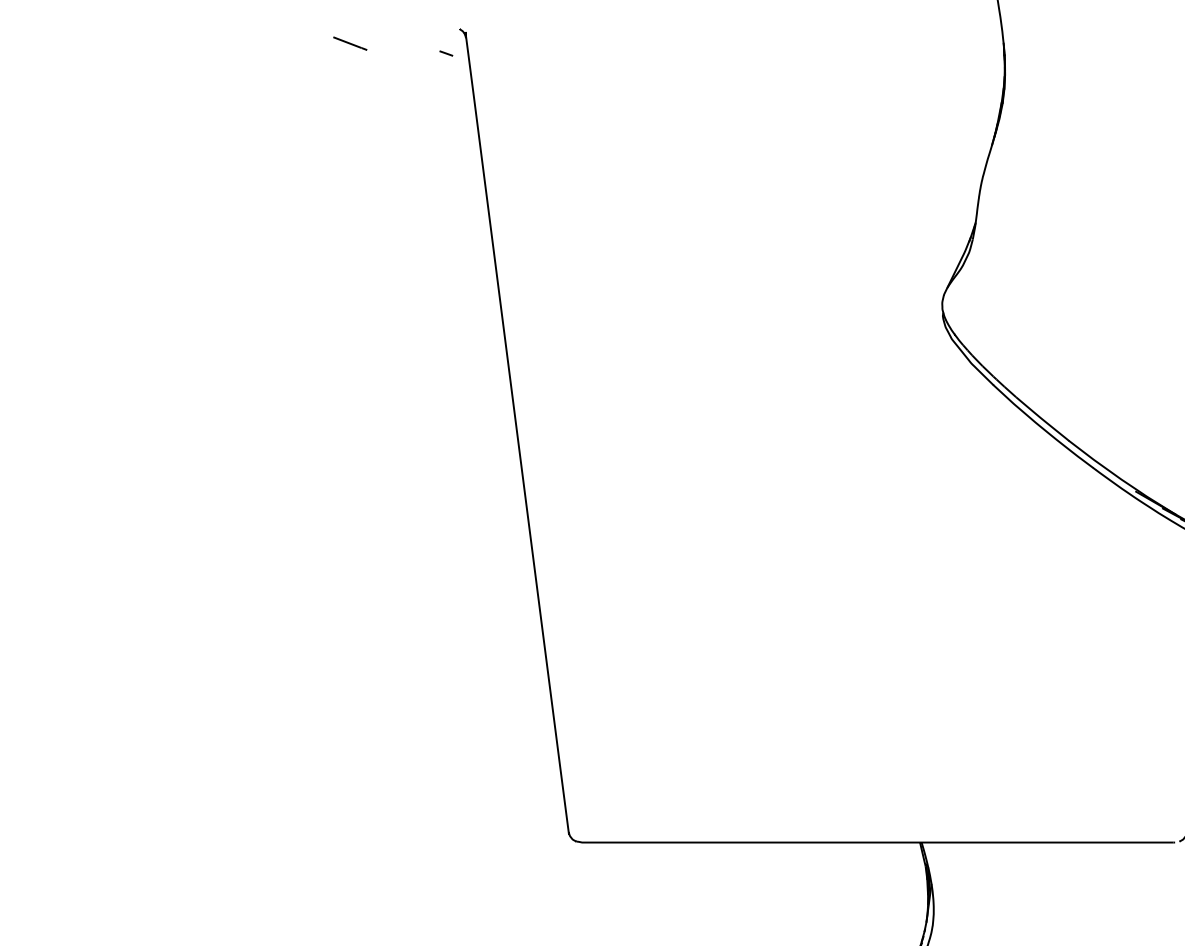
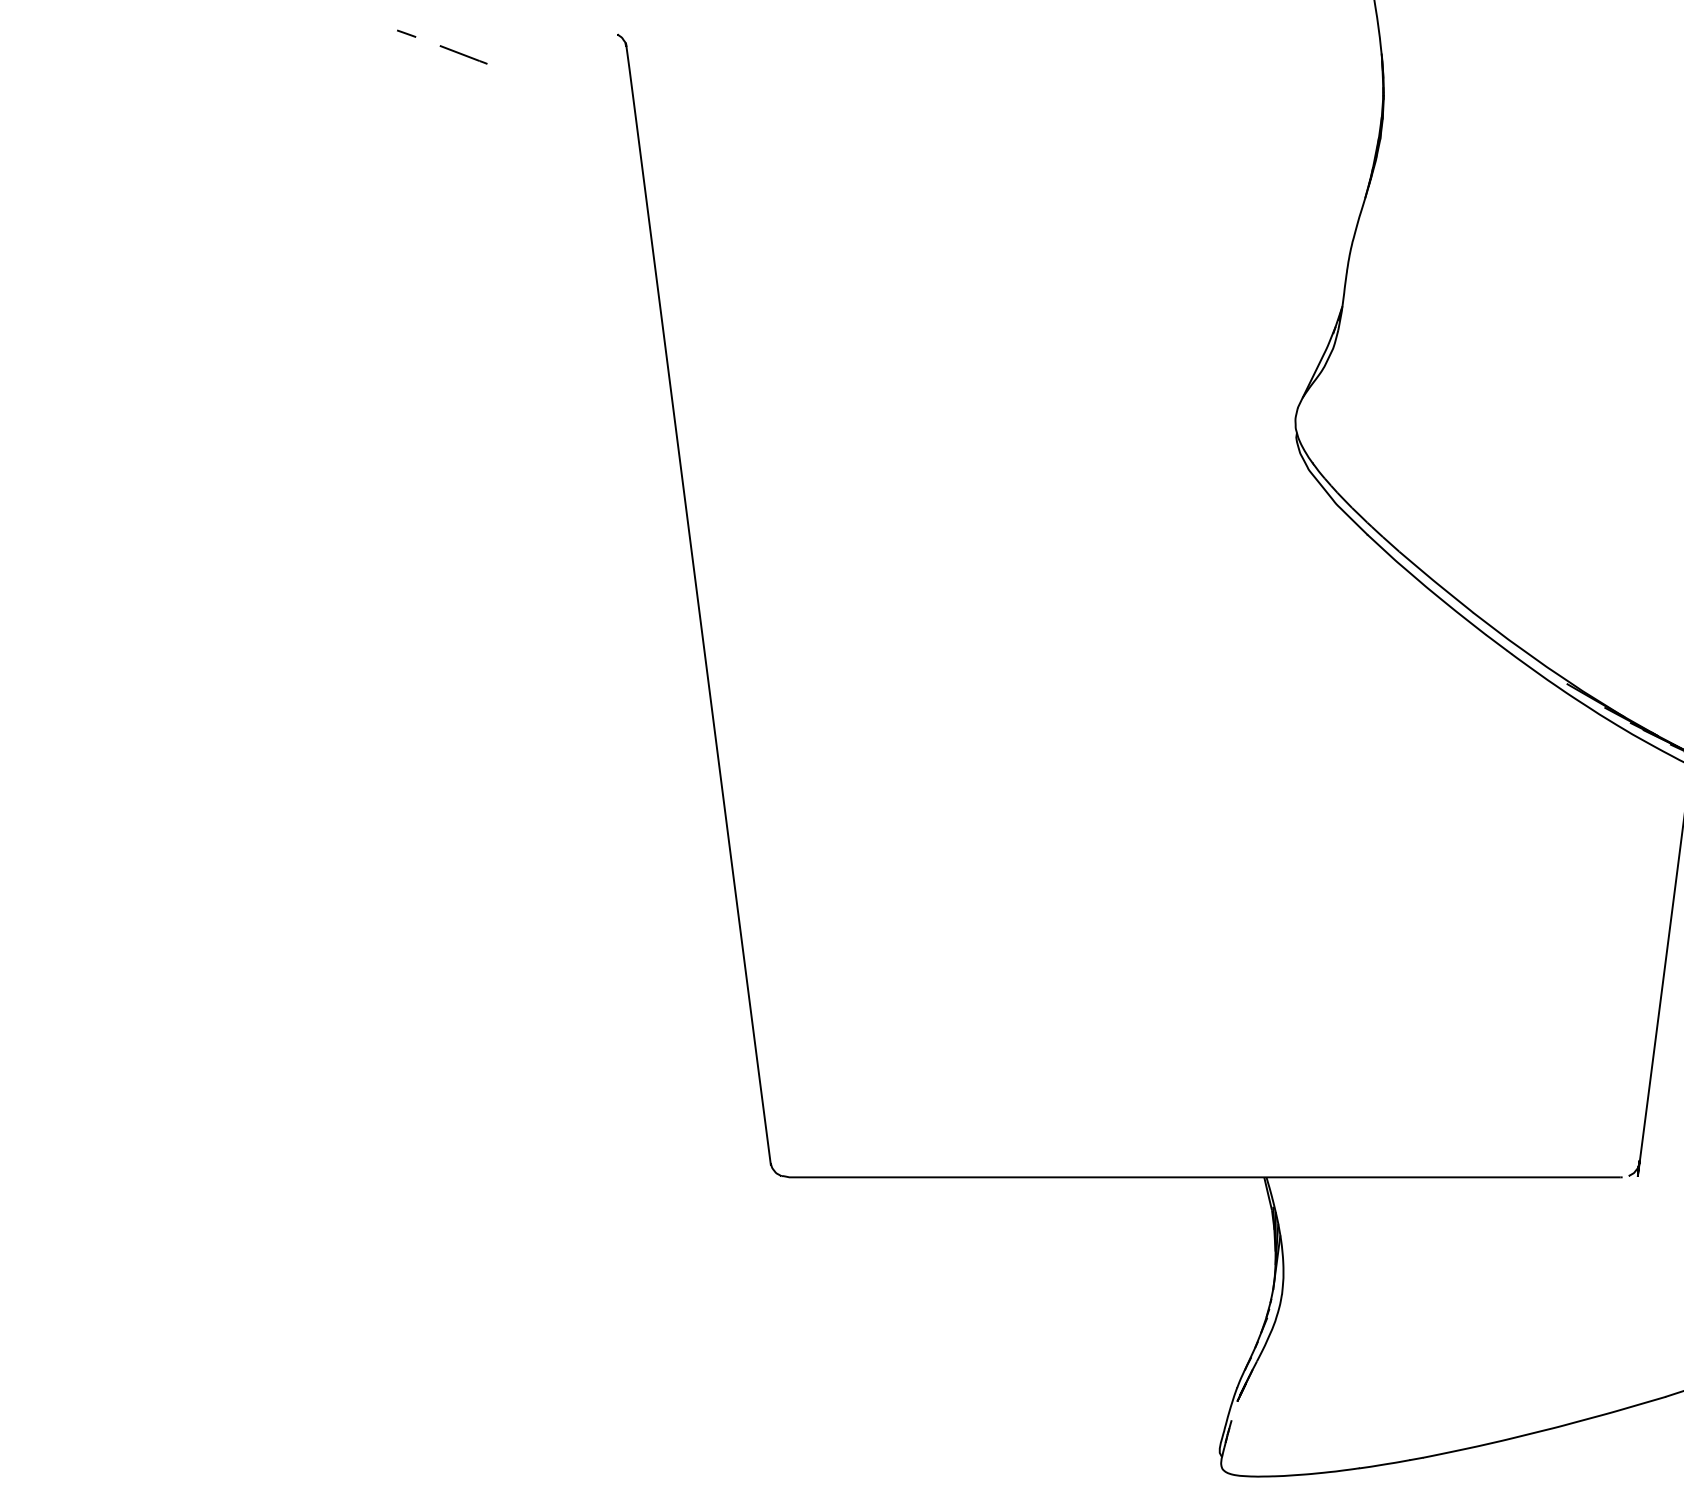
line: (446, 53) -> (406, 33), moved

